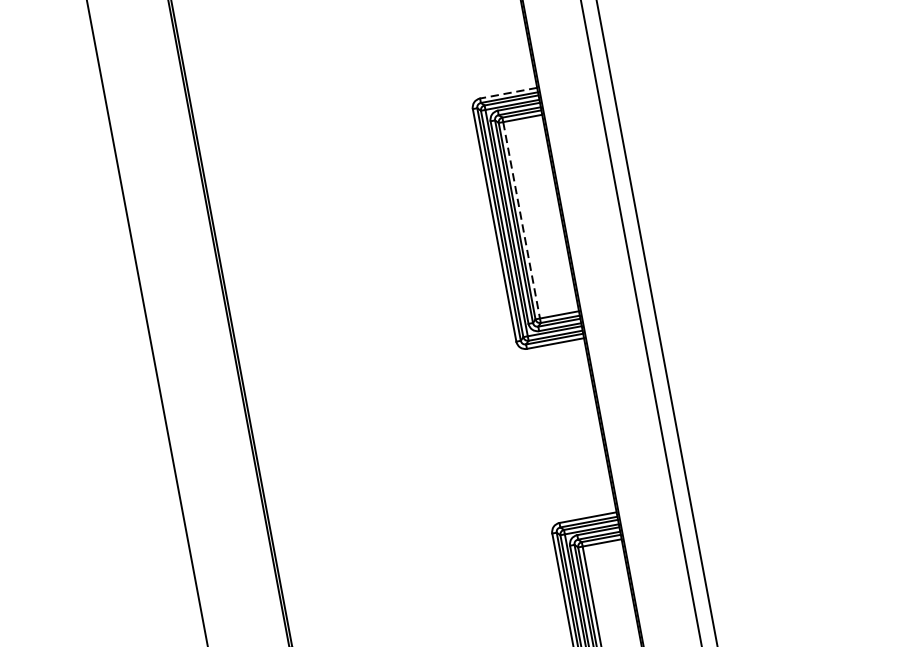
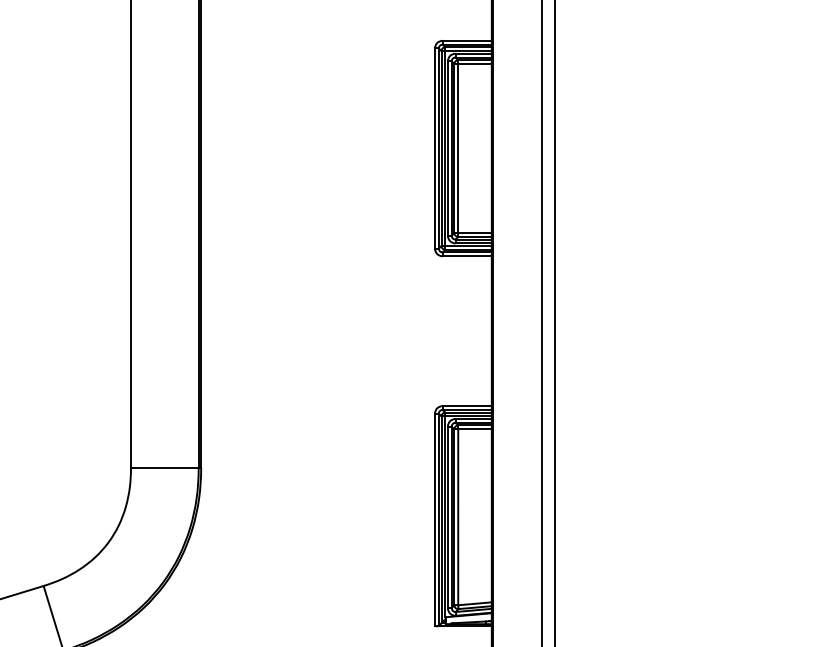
line: (508, 92) -> (467, 40), dashed -> solid
line: (521, 220) -> (458, 148), dashed -> solid

